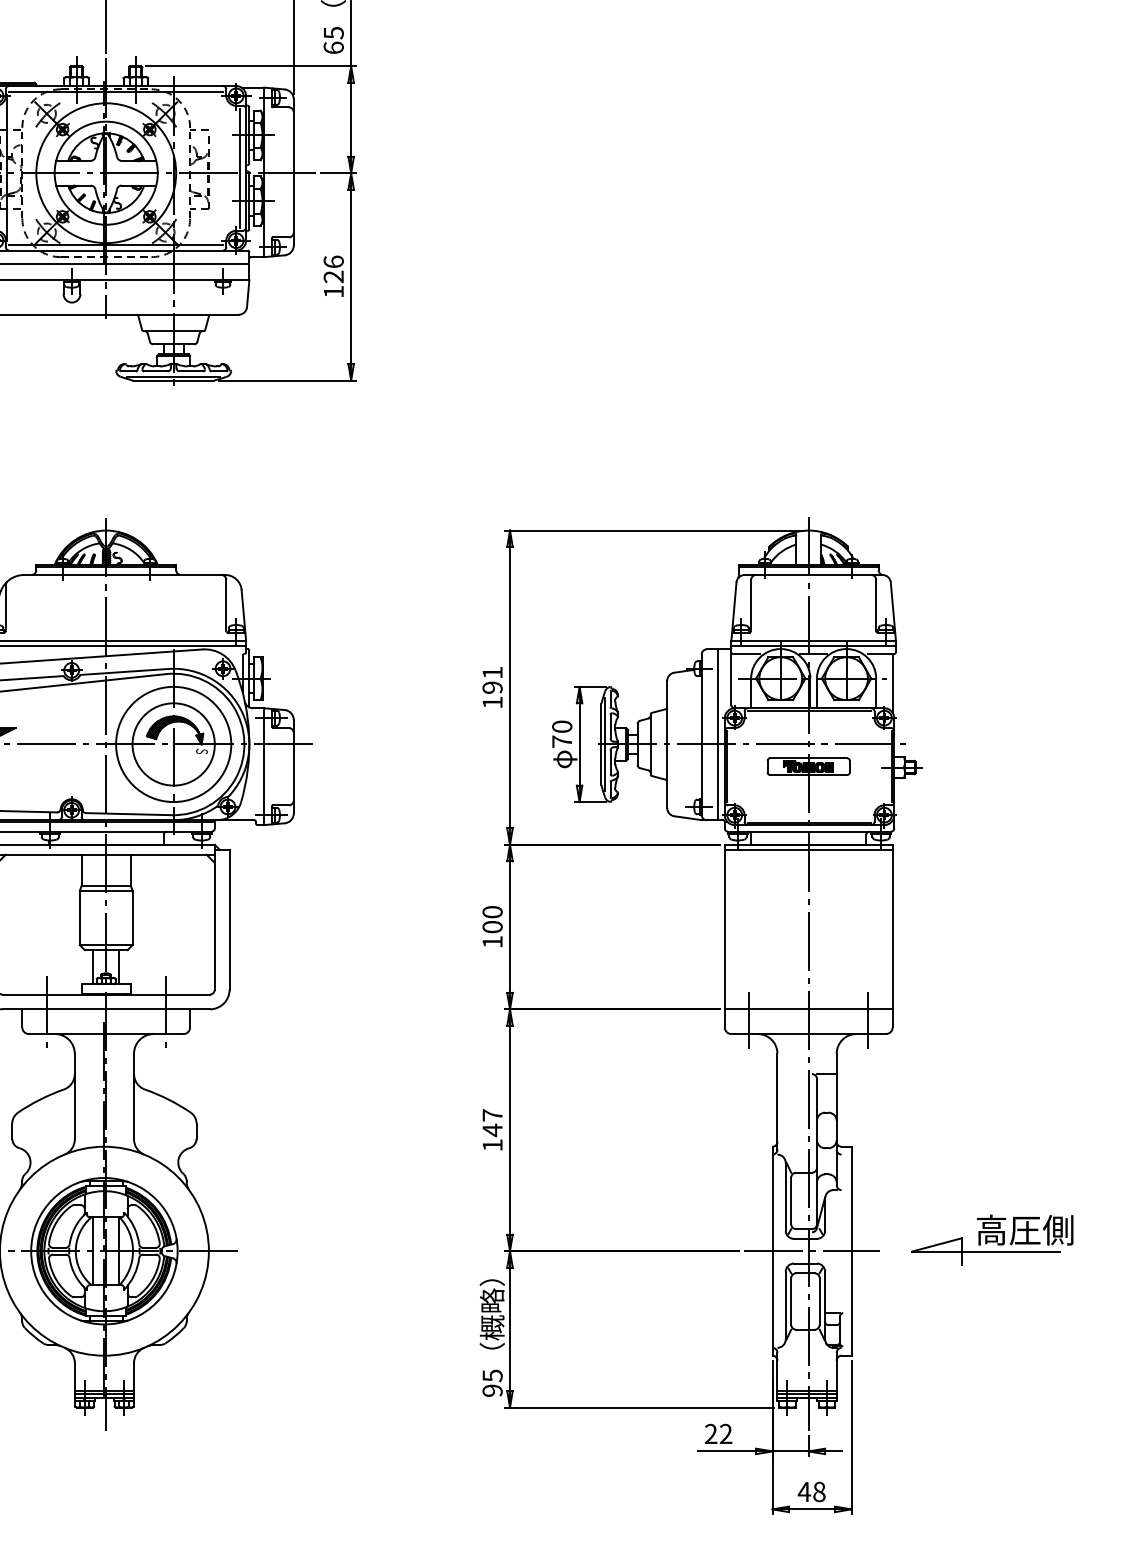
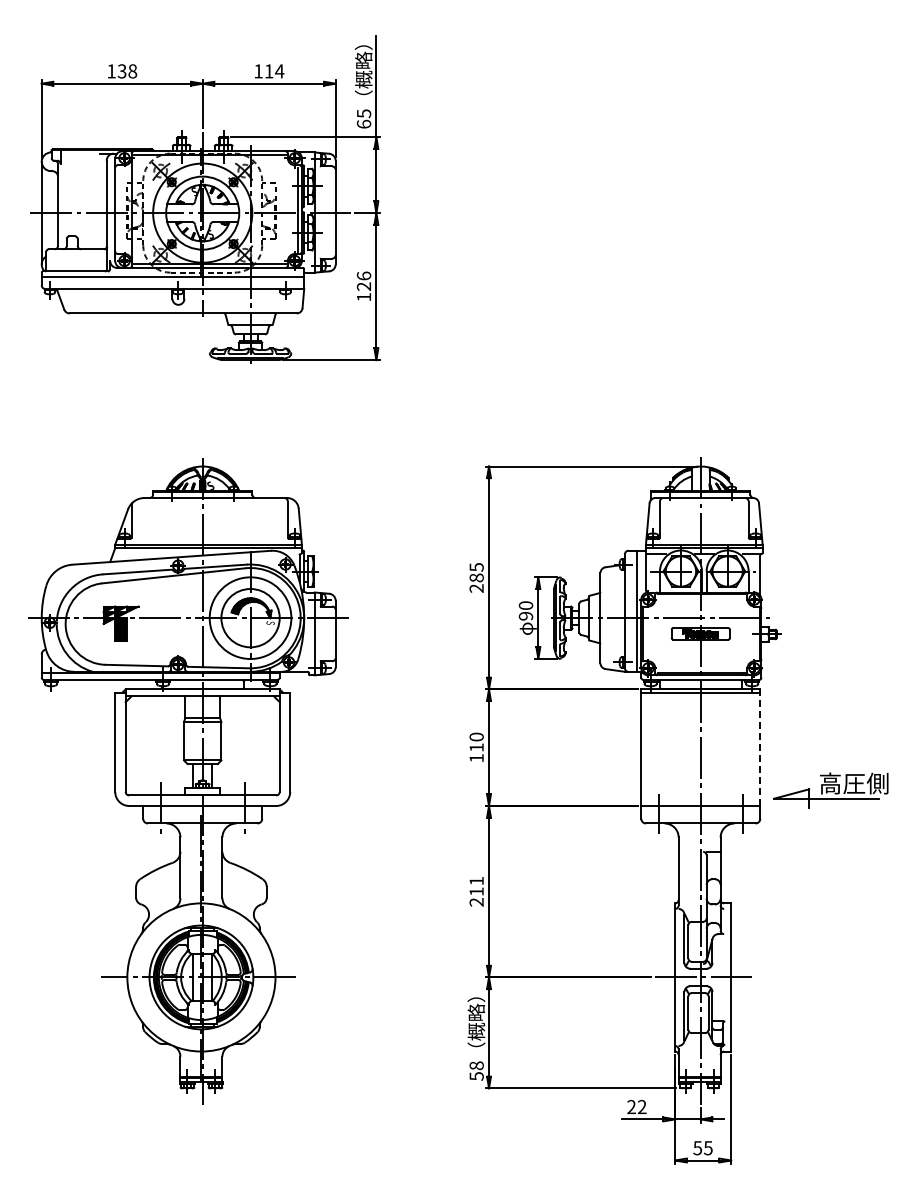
text: (492, 687) -> (476, 577), 191 -> 285
text: (561, 740) -> (525, 615), 70 -> 90
text: (492, 926) -> (476, 747), 100 -> 110
line: (892, 928) -> (760, 748), solid -> dashed
text: (492, 1129) -> (476, 891), 147 -> 211
part: (991, 1239) -> (830, 790), moved
text: (492, 1382) -> (476, 1070), 95 -> 58
text: (811, 1492) -> (702, 1148), 48 -> 55

